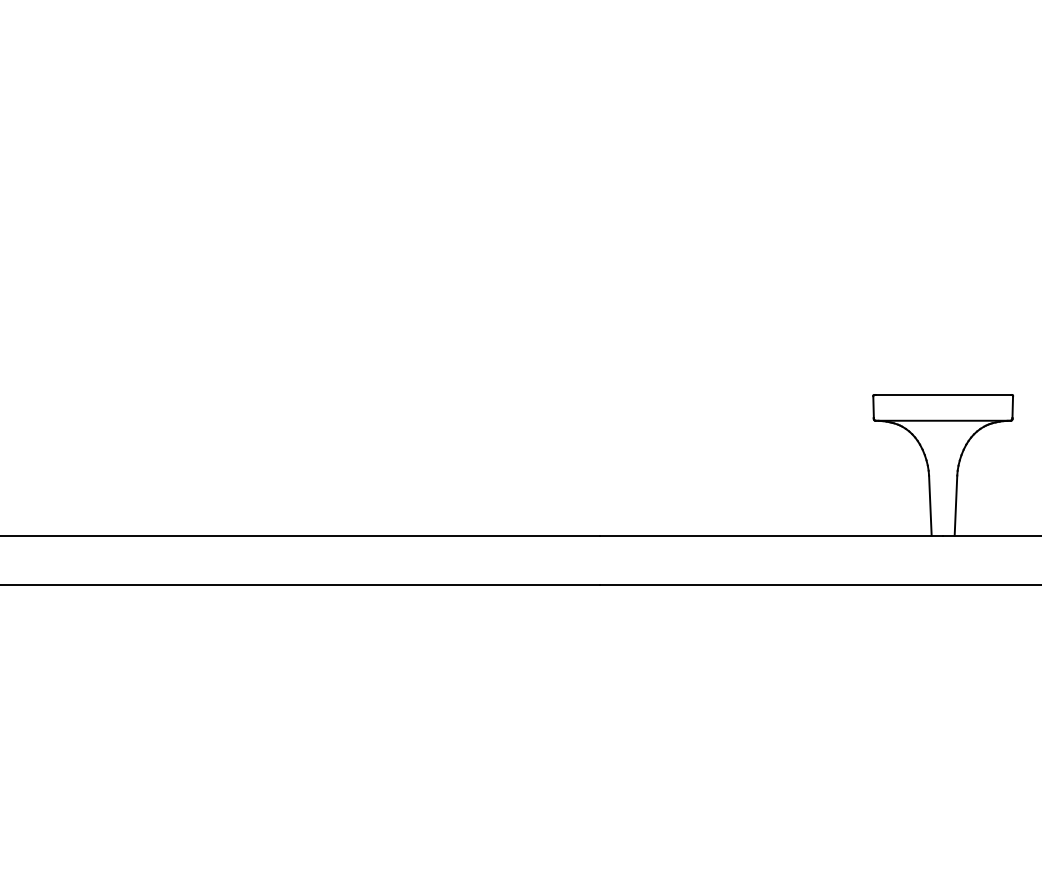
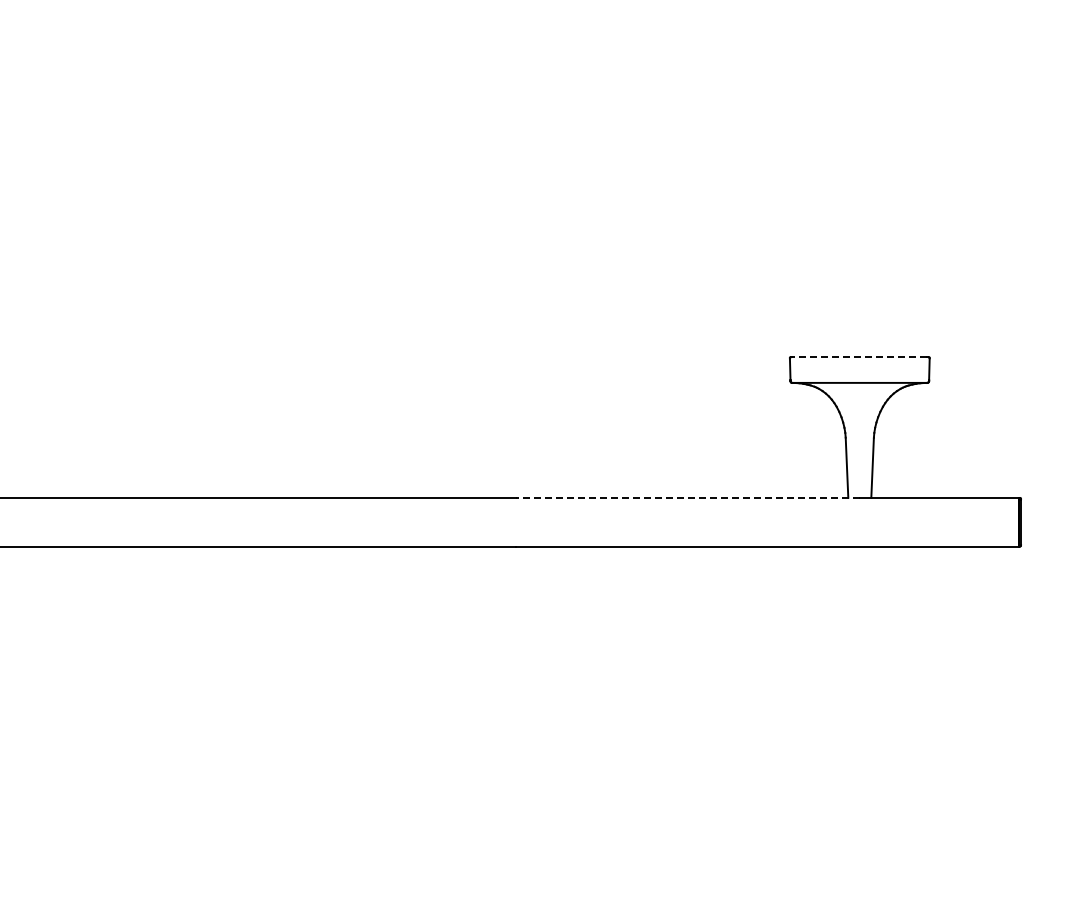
line: (942, 395) -> (859, 357), solid -> dashed
line: (771, 535) -> (688, 497), solid -> dashed

